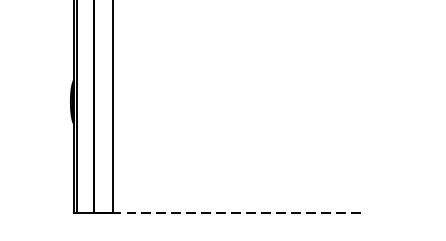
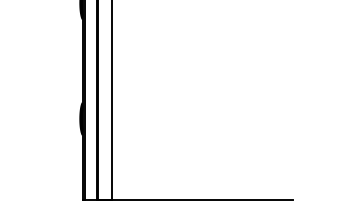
line: (237, 213) -> (202, 200), dashed -> solid

